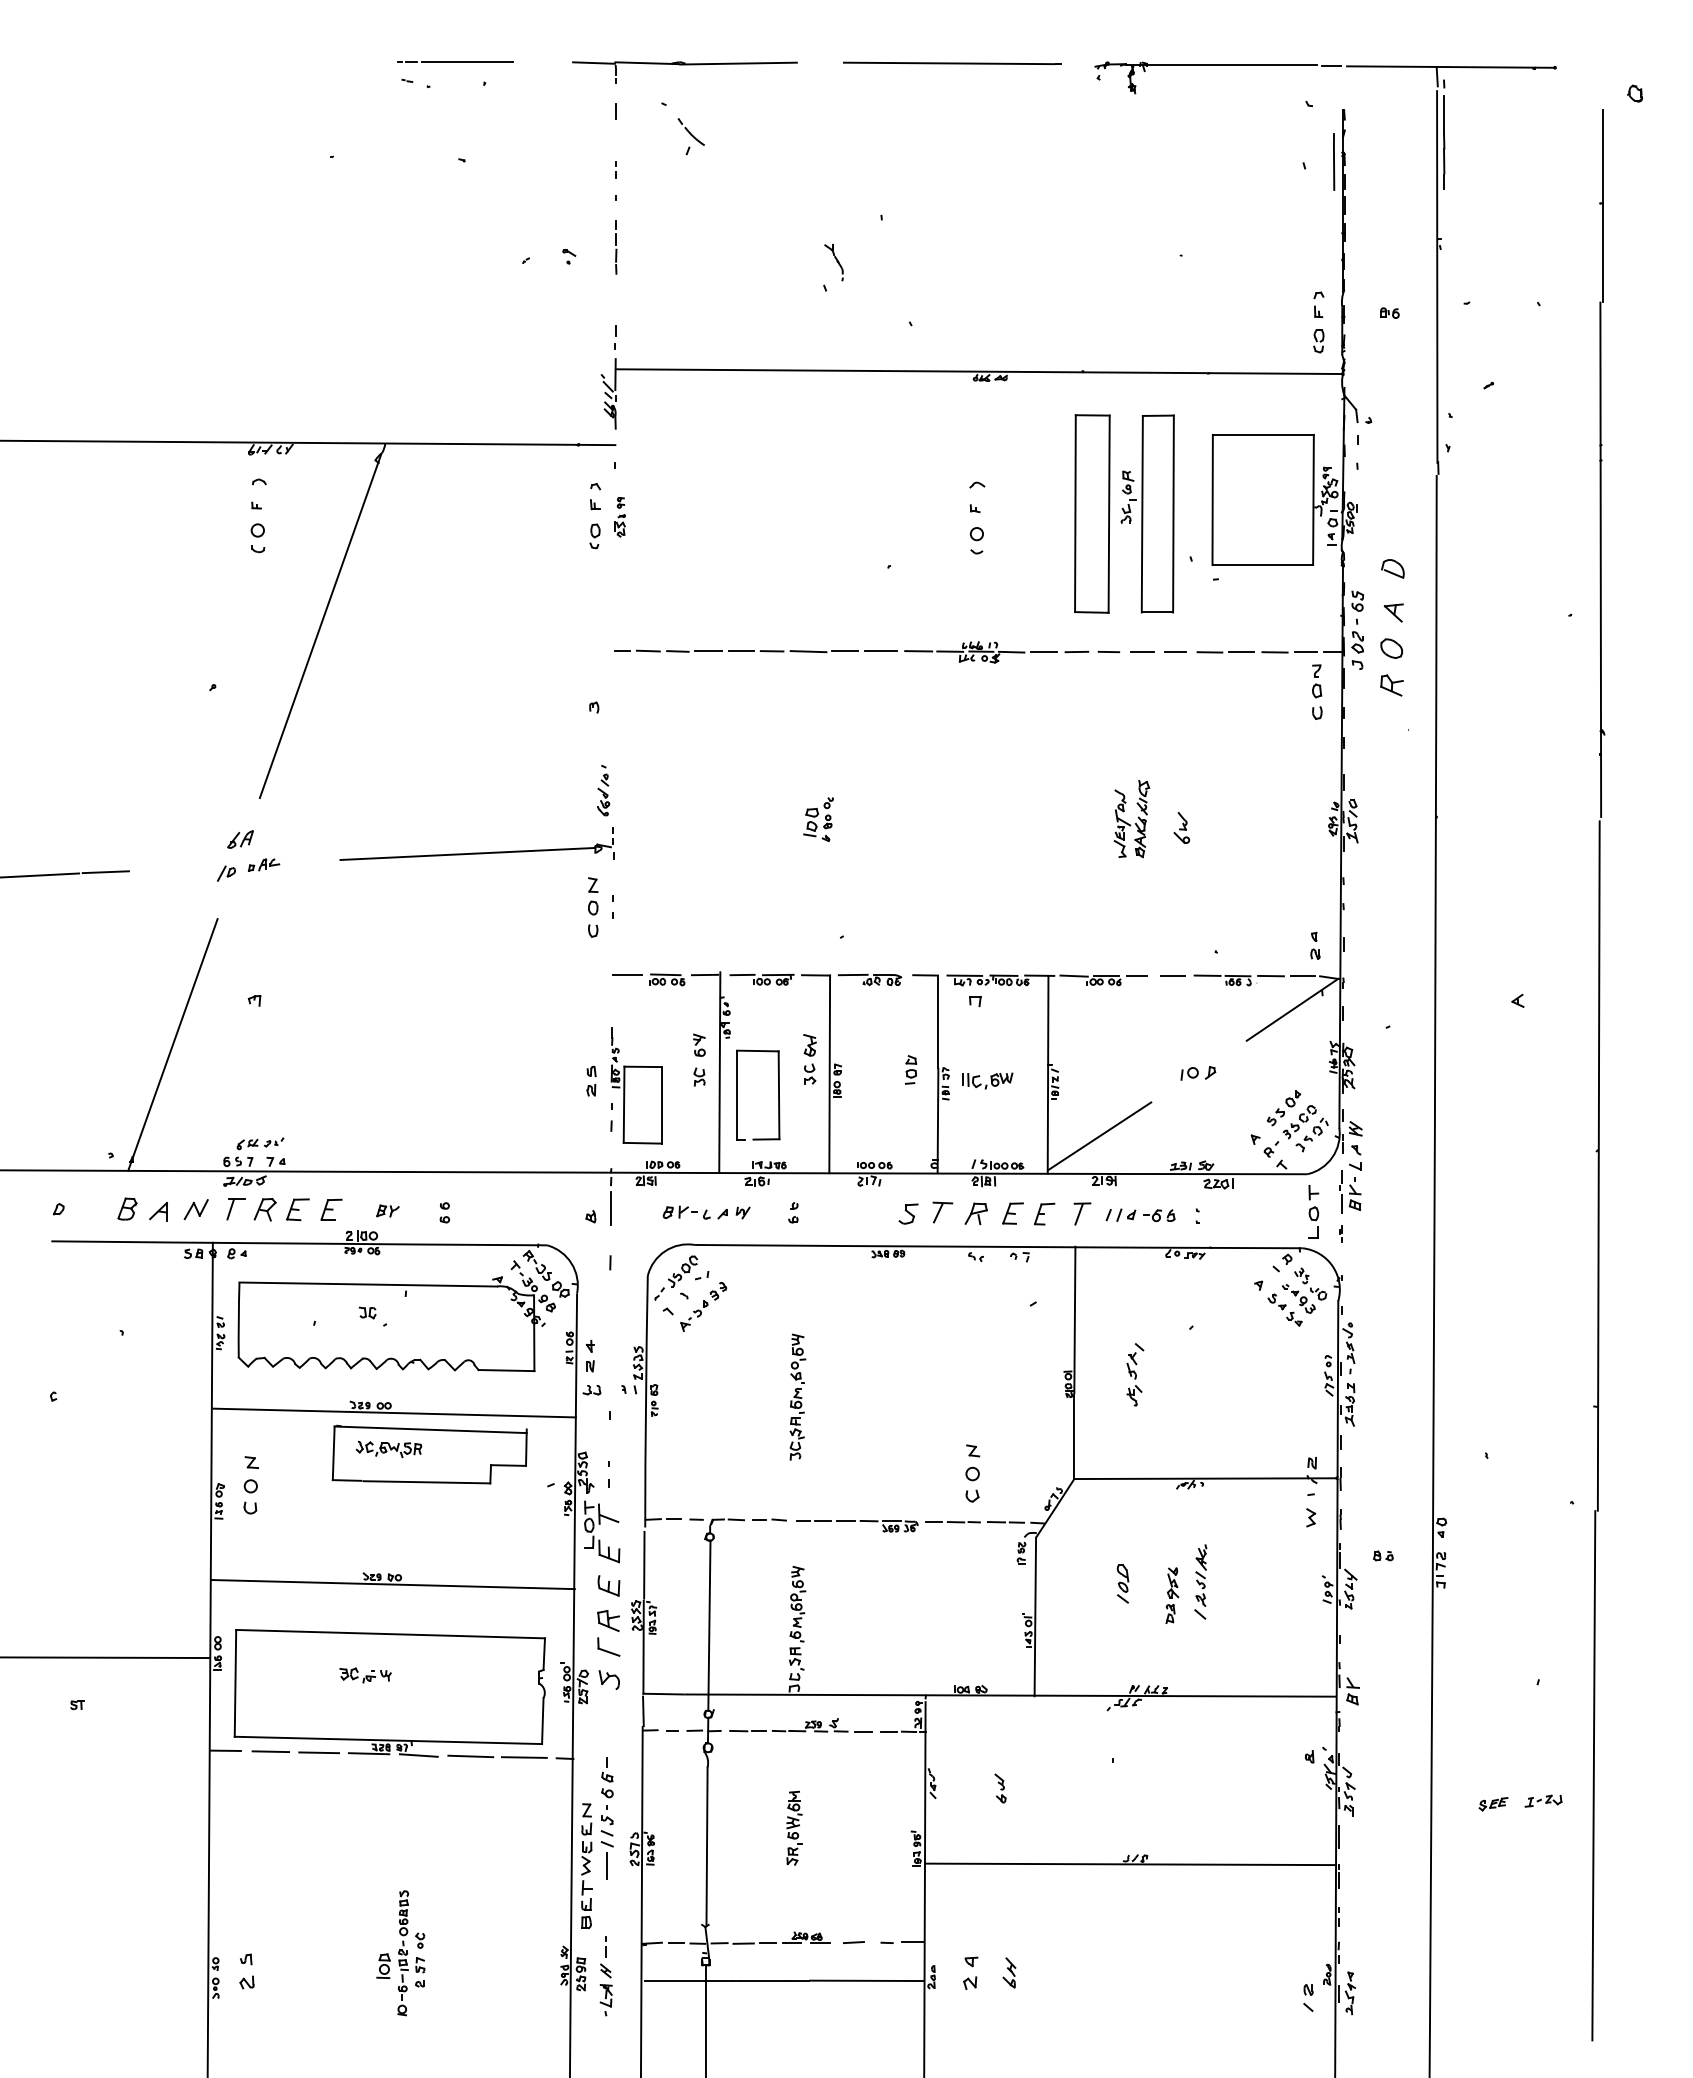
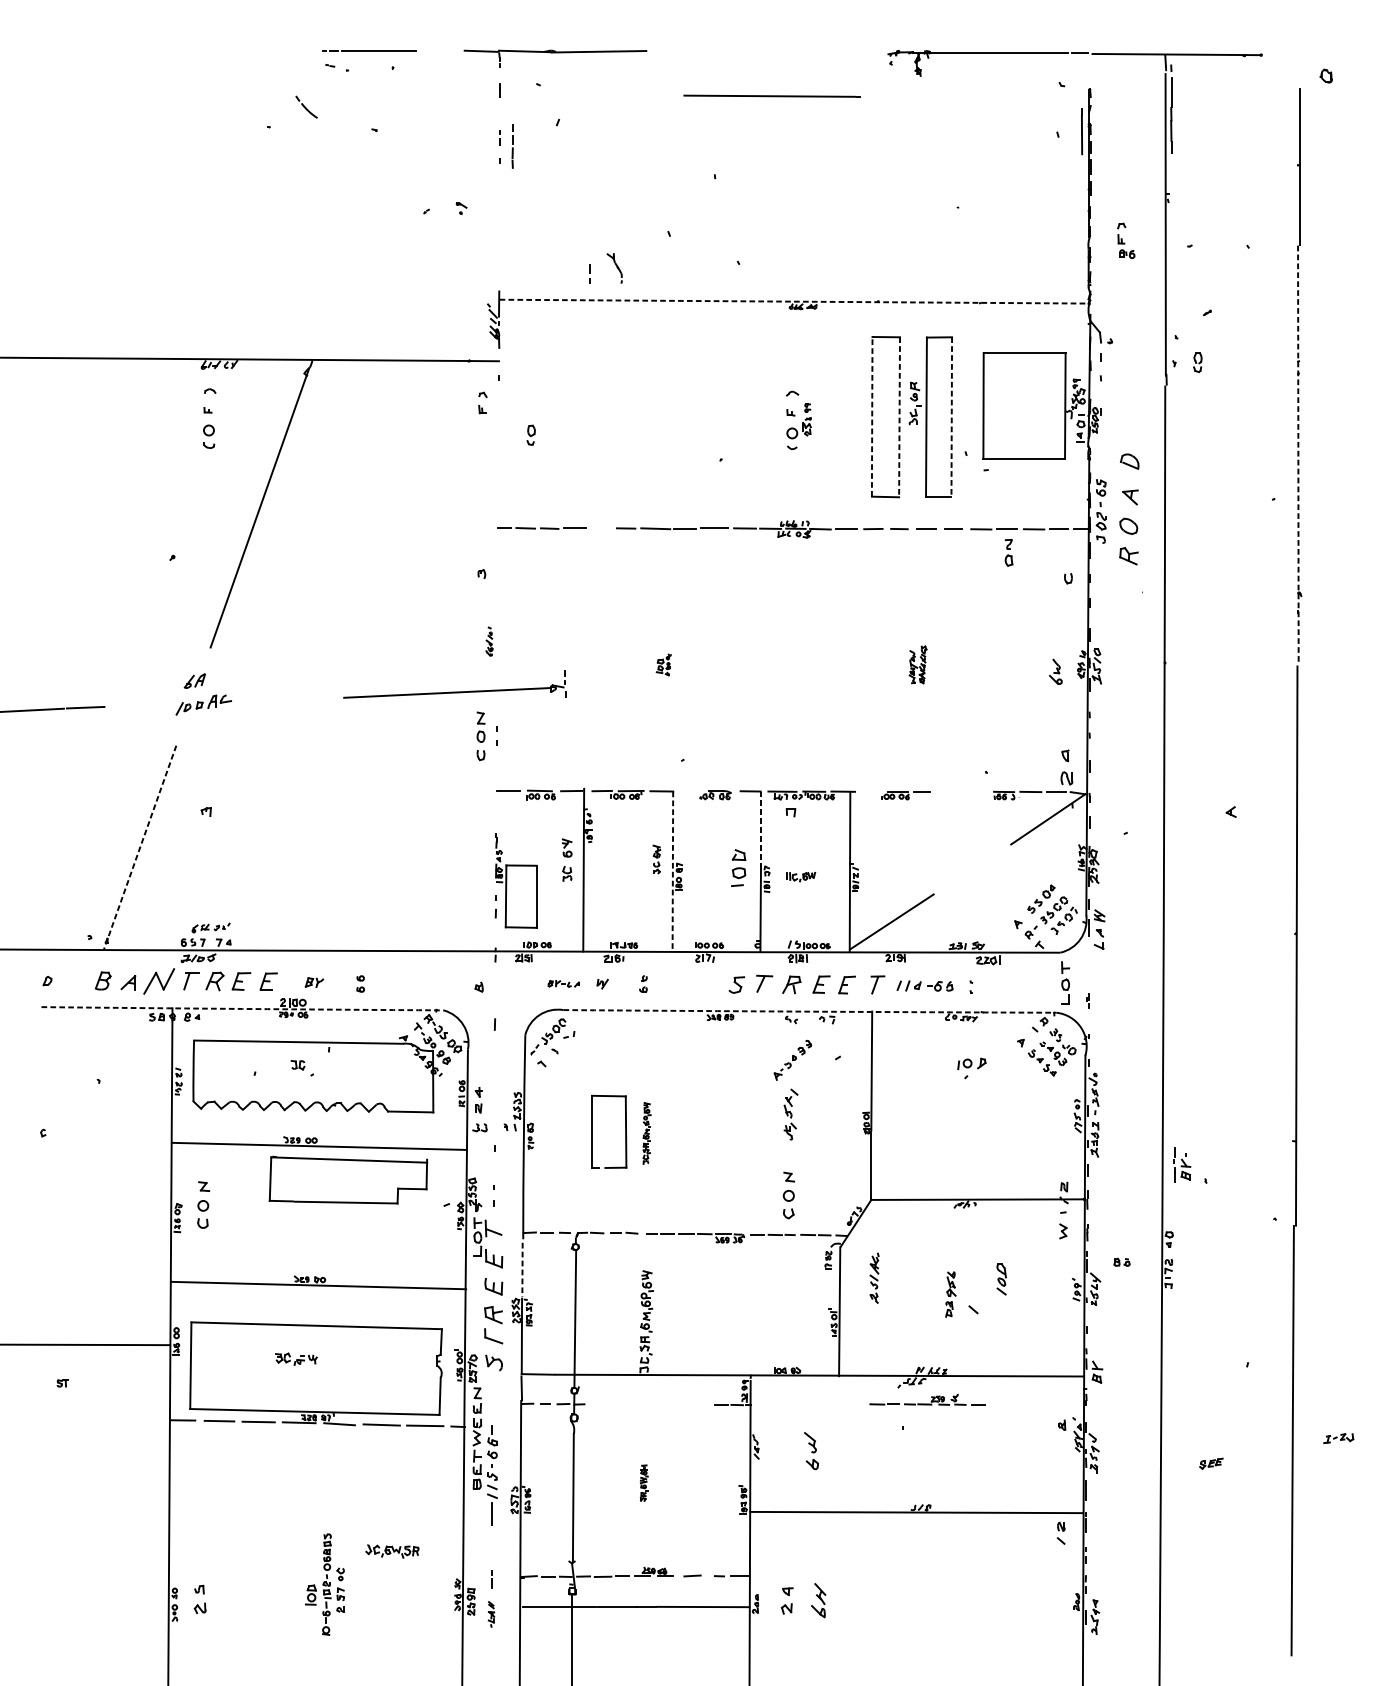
line: (952, 62) -> (772, 95), moved
part: (690, 131) -> (306, 106), moved
line: (616, 248) -> (512, 147), moved
part: (833, 262) -> (614, 268), moved
part: (1318, 304) -> (1121, 233), moved
part: (615, 337) -> (589, 273), moved
part: (1318, 341) -> (1197, 363), moved
line: (979, 371) -> (794, 301), solid -> dashed
line: (1075, 513) -> (872, 416), solid -> dashed
line: (1109, 514) -> (899, 417), solid -> dashed
line: (1173, 514) -> (951, 417), solid -> dashed
part: (619, 517) -> (806, 419), moved
part: (594, 536) -> (530, 435), moved
line: (1600, 560) -> (1298, 454), solid -> dashed
line: (741, 651) -> (601, 528), removed
part: (1317, 681) -> (1009, 552), moved
part: (603, 790) -> (489, 641), size x0.7
part: (818, 819) -> (663, 664), size x0.6
part: (1131, 819) -> (917, 664), size x0.6
part: (1181, 827) -> (1055, 671), moved
part: (476, 852) -> (454, 691), moved
part: (264, 864) -> (214, 701), size x1.4
part: (1315, 945) -> (1066, 767), size x1.6
line: (852, 974) -> (691, 790), removed
line: (1073, 975) -> (870, 791), removed
line: (1172, 975) -> (950, 791), removed
line: (1207, 975) -> (979, 791), removed
line: (937, 1022) -> (760, 829), solid -> dashed
line: (172, 1045) -> (139, 848), solid -> dashed
part: (809, 1059) -> (656, 859), size x0.7
part: (911, 1069) -> (739, 867), size x1.6
part: (1198, 1073) -> (972, 1064), moved
line: (829, 1074) -> (672, 871), solid -> dashed
part: (591, 1080) -> (479, 876), removed
part: (987, 1080) -> (800, 876), size x0.7
part: (778, 1094) -> (625, 1131), moved
part: (1350, 1191) -> (1182, 1164), moved
line: (610, 1207) -> (495, 979), removed
part: (195, 1209) -> (158, 981), size x1.6
part: (694, 1212) -> (563, 983), size x0.6
arc: (299, 1243) -> (242, 1008), solid -> dashed
arc: (998, 1246) -> (809, 1011), solid -> dashed
part: (703, 1306) -> (792, 1059), moved
part: (1135, 1374) -> (791, 1114), moved
part: (797, 1396) -> (646, 1133), size x0.6
part: (388, 1449) -> (392, 1551), moved
line: (644, 1565) -> (522, 1270), solid -> dashed
part: (1201, 1575) -> (874, 1278), moved
part: (1122, 1583) -> (1001, 1279), moved
part: (800, 1725) -> (927, 1399), moved
part: (1000, 1788) -> (811, 1450), size x1.6
part: (1543, 1800) -> (1338, 1438), moved
part: (794, 1827) -> (644, 1482), size x0.6
part: (586, 1866) -> (477, 1438), moved
part: (1009, 1972) -> (818, 1600), size x1.4
part: (605, 1989) -> (491, 1614), size x0.6
part: (1308, 1997) -> (1061, 1532), moved

